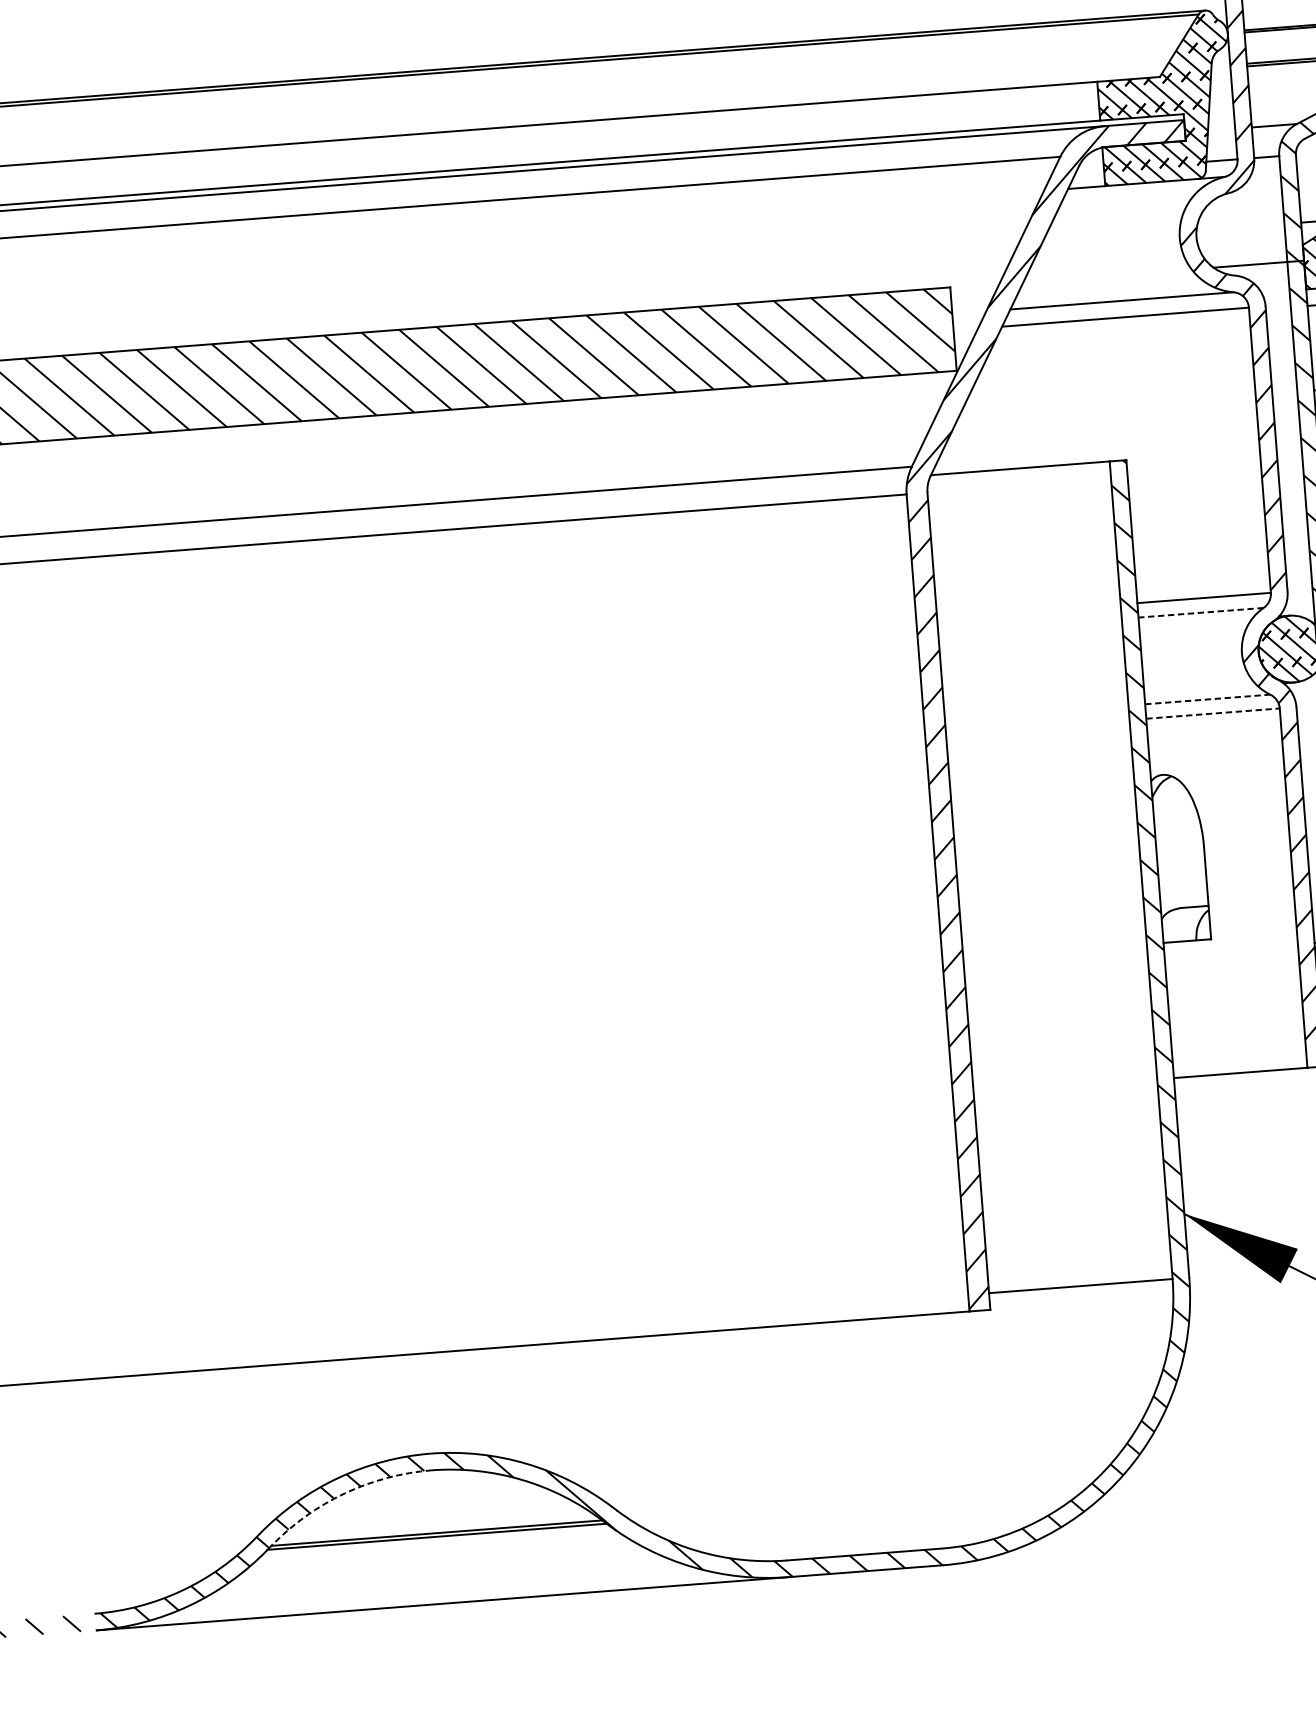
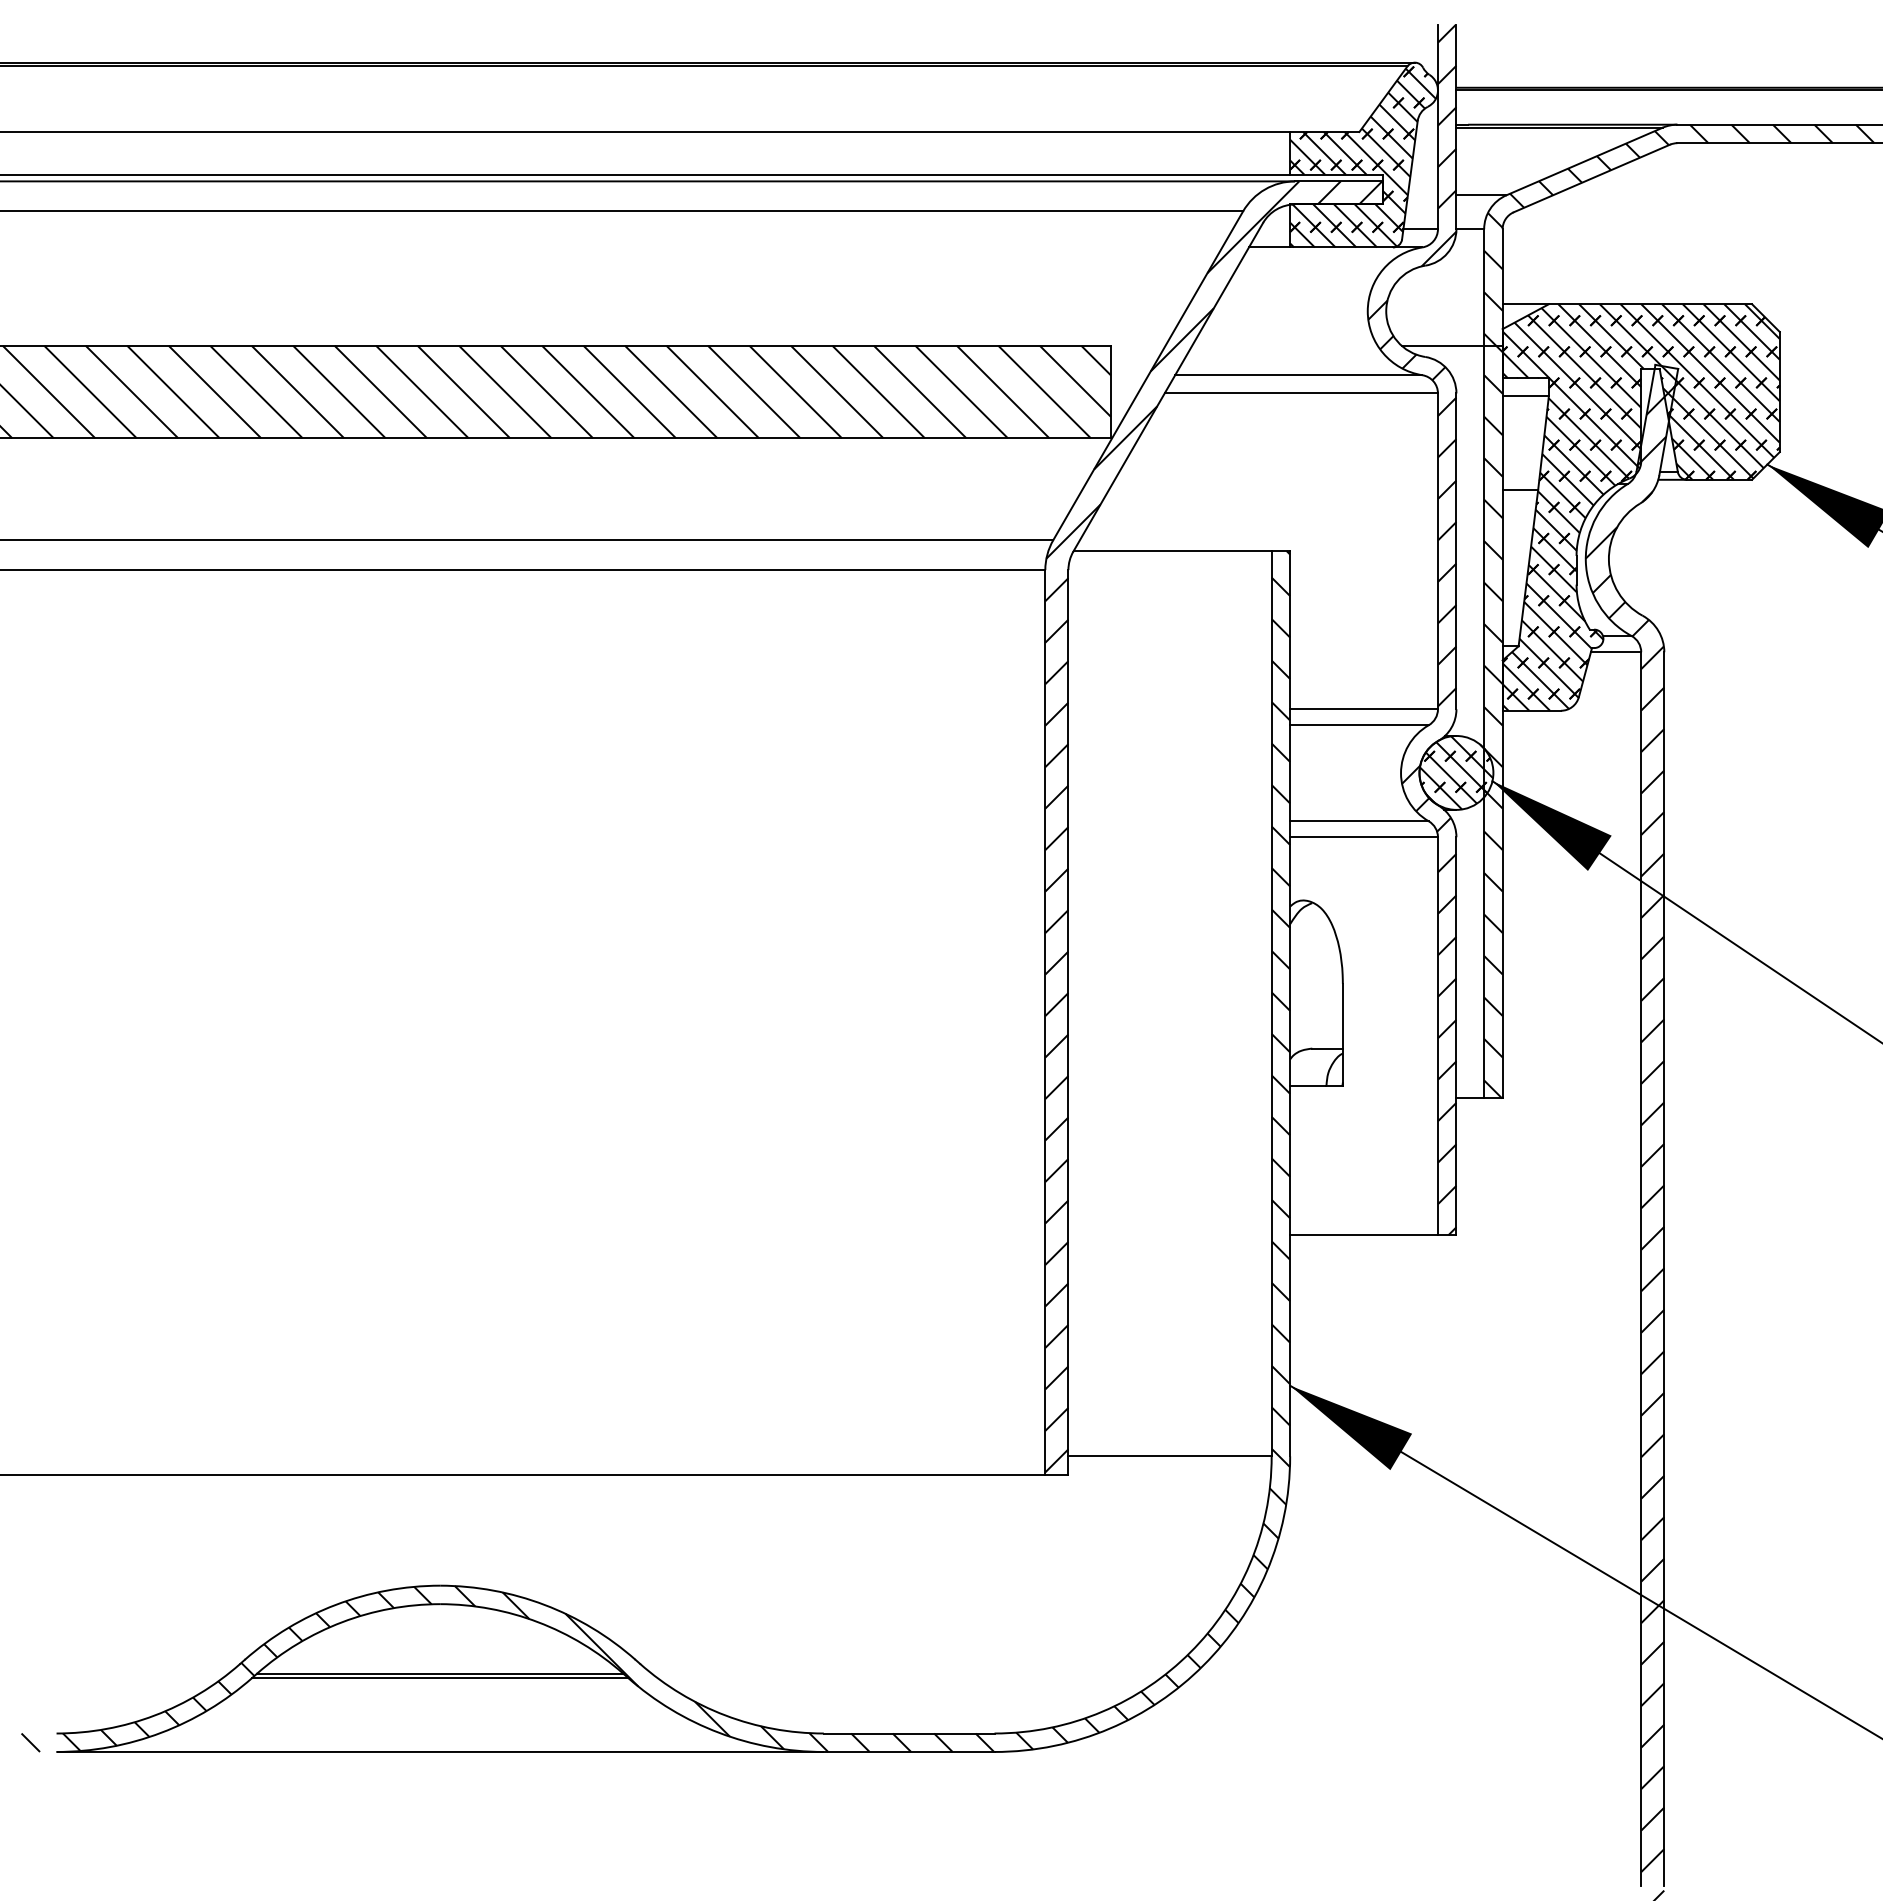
line: (1200, 613) -> (1358, 725), dashed -> solid
line: (1207, 699) -> (1359, 821), dashed -> solid
line: (1213, 713) -> (1364, 837), dashed -> solid
arc: (345, 1493) -> (342, 1622), dashed -> solid

